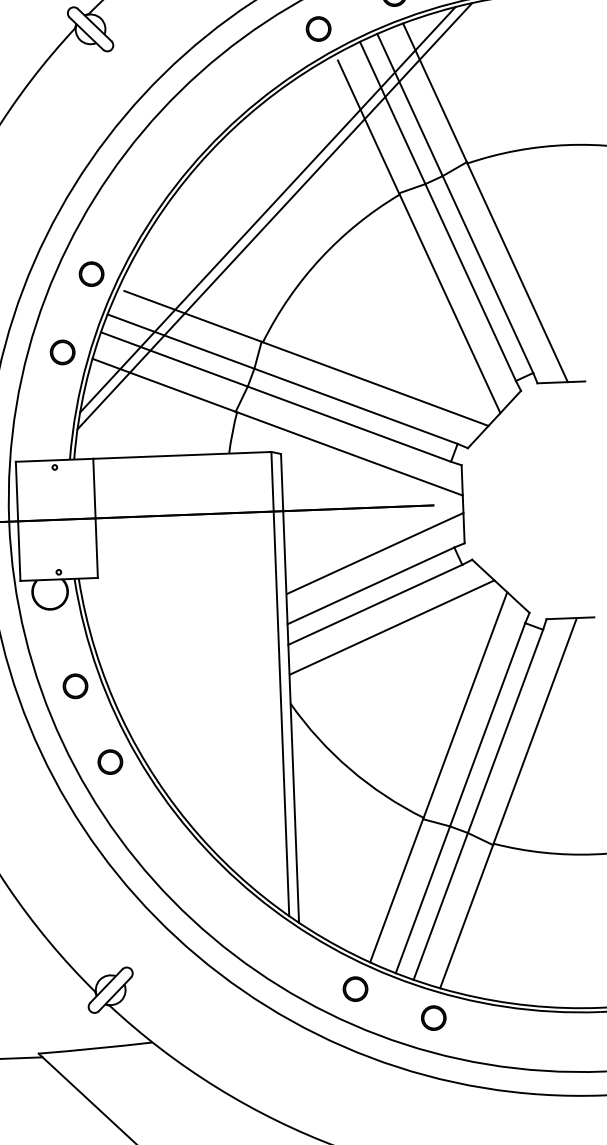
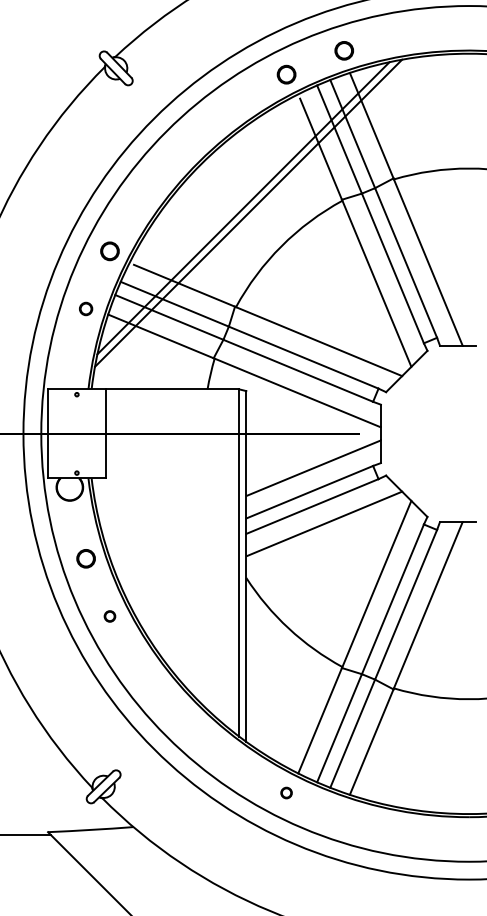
circle: (61, 351) -> (85, 308), size x0.7
part: (109, 762) -> (109, 616), size x0.6
part: (355, 988) -> (286, 792), size x0.6
circle: (432, 1017) -> (343, 816), removed

